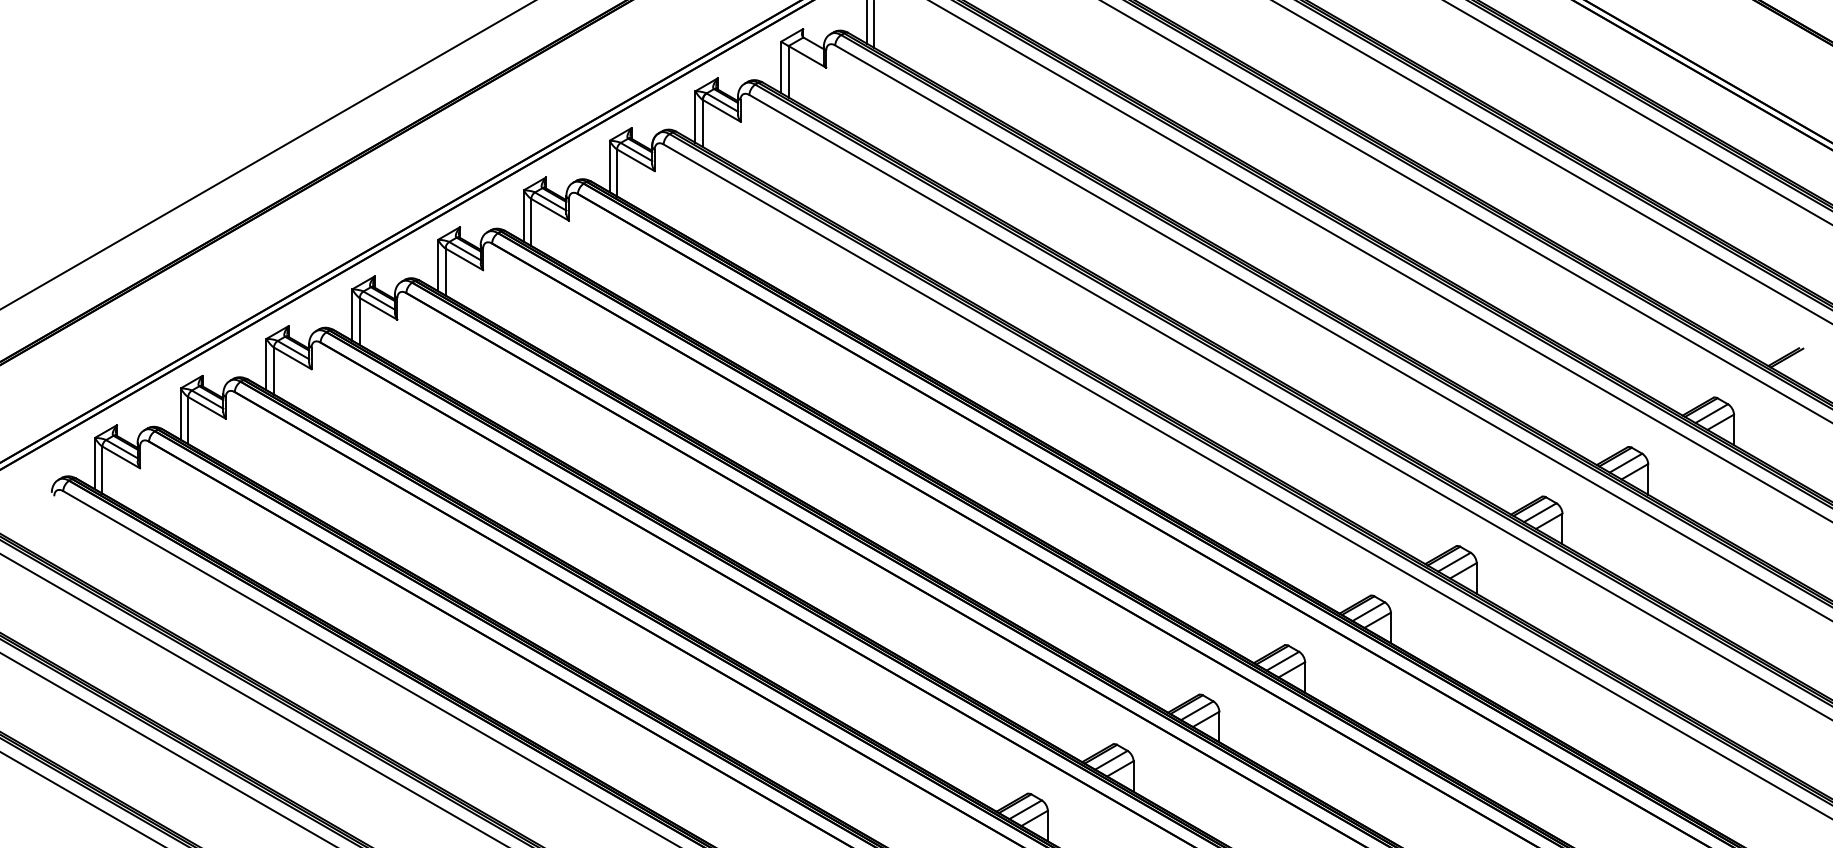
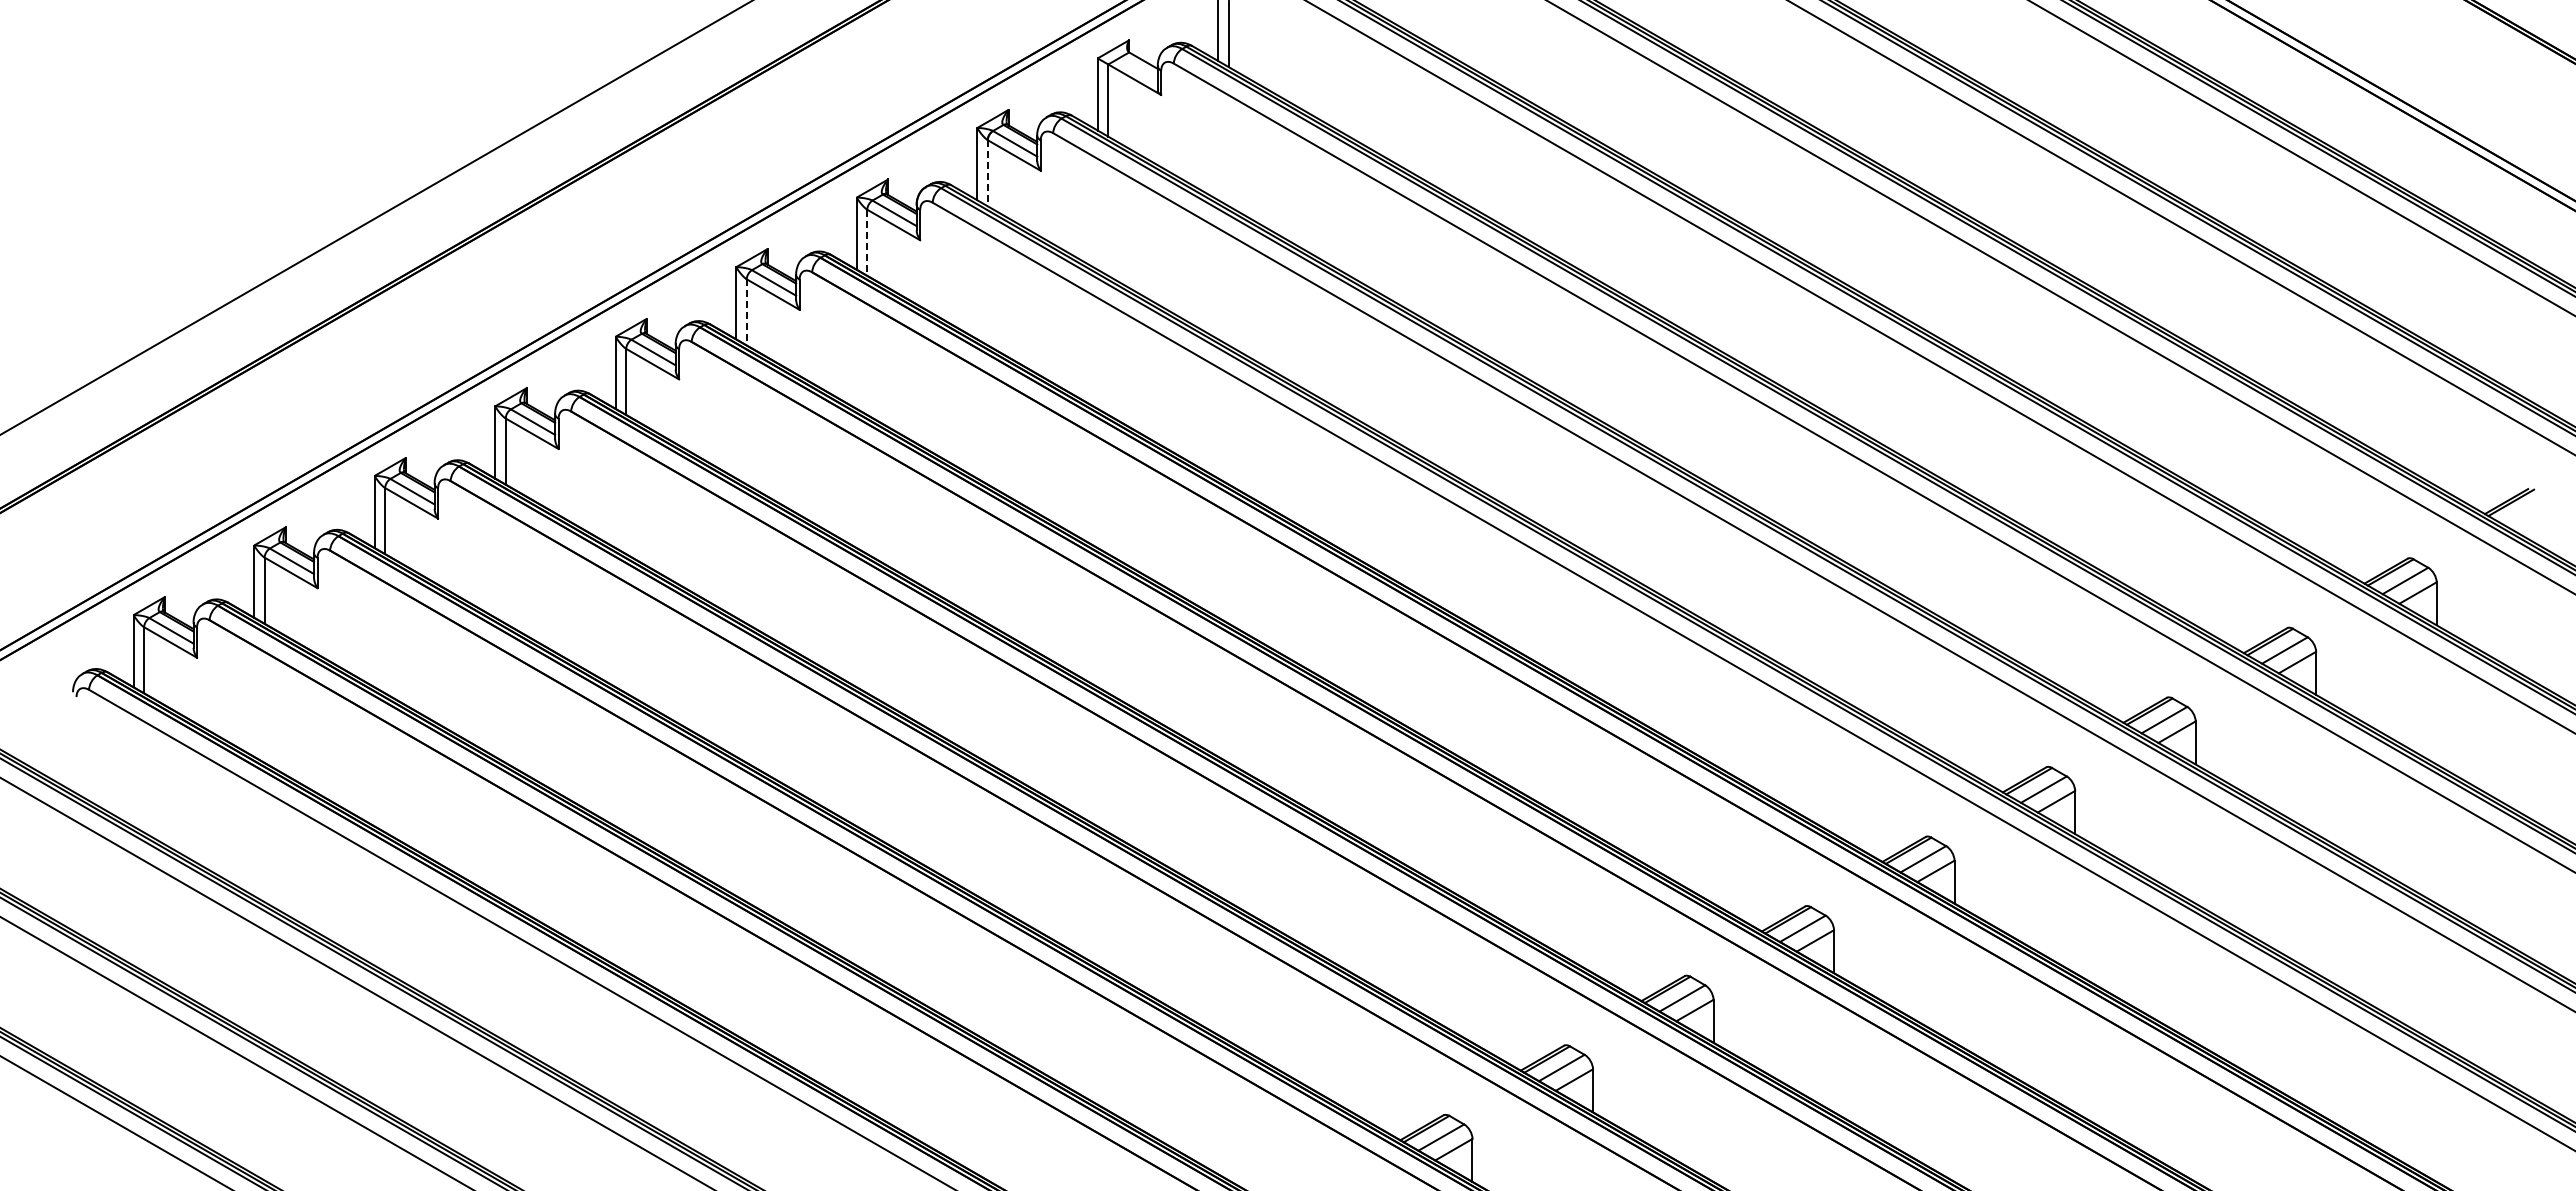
line: (702, 123) -> (987, 173), solid -> dashed
line: (617, 173) -> (867, 243), solid -> dashed
line: (531, 222) -> (746, 312), solid -> dashed

